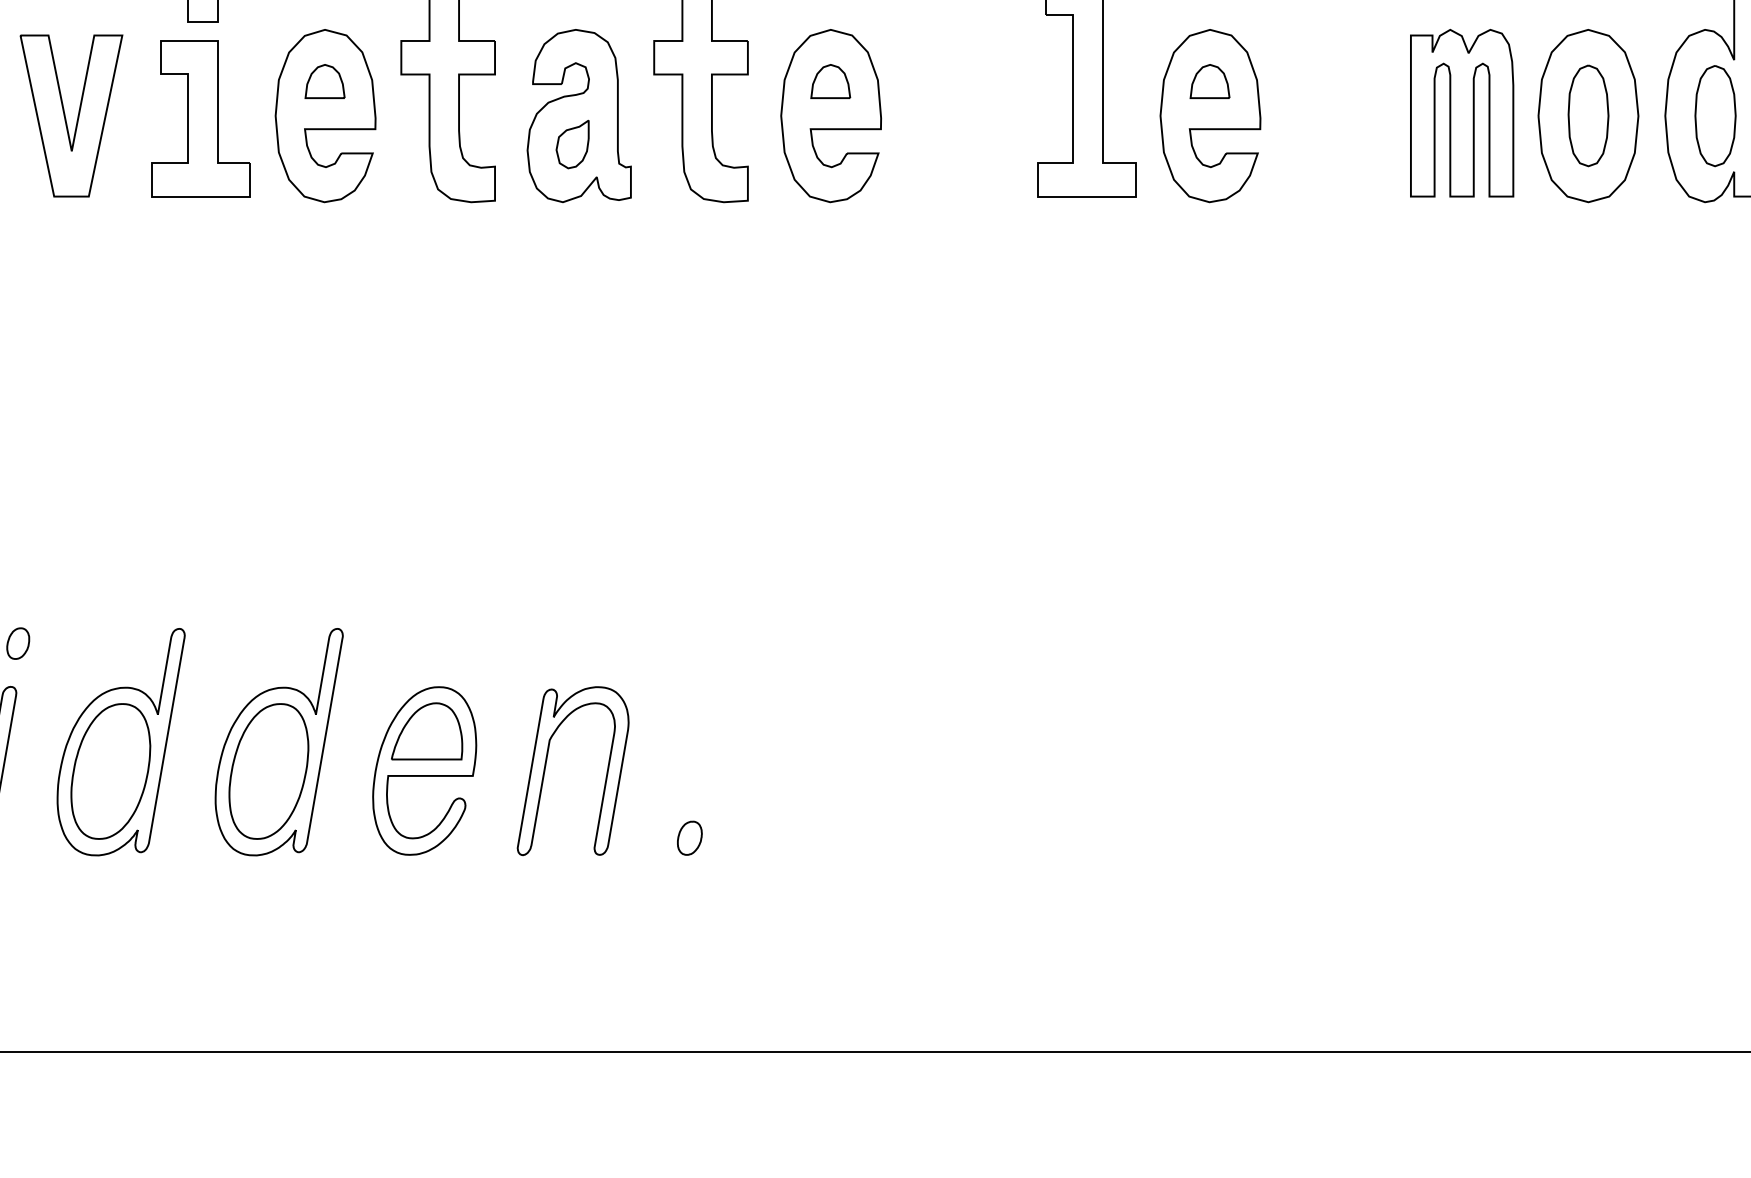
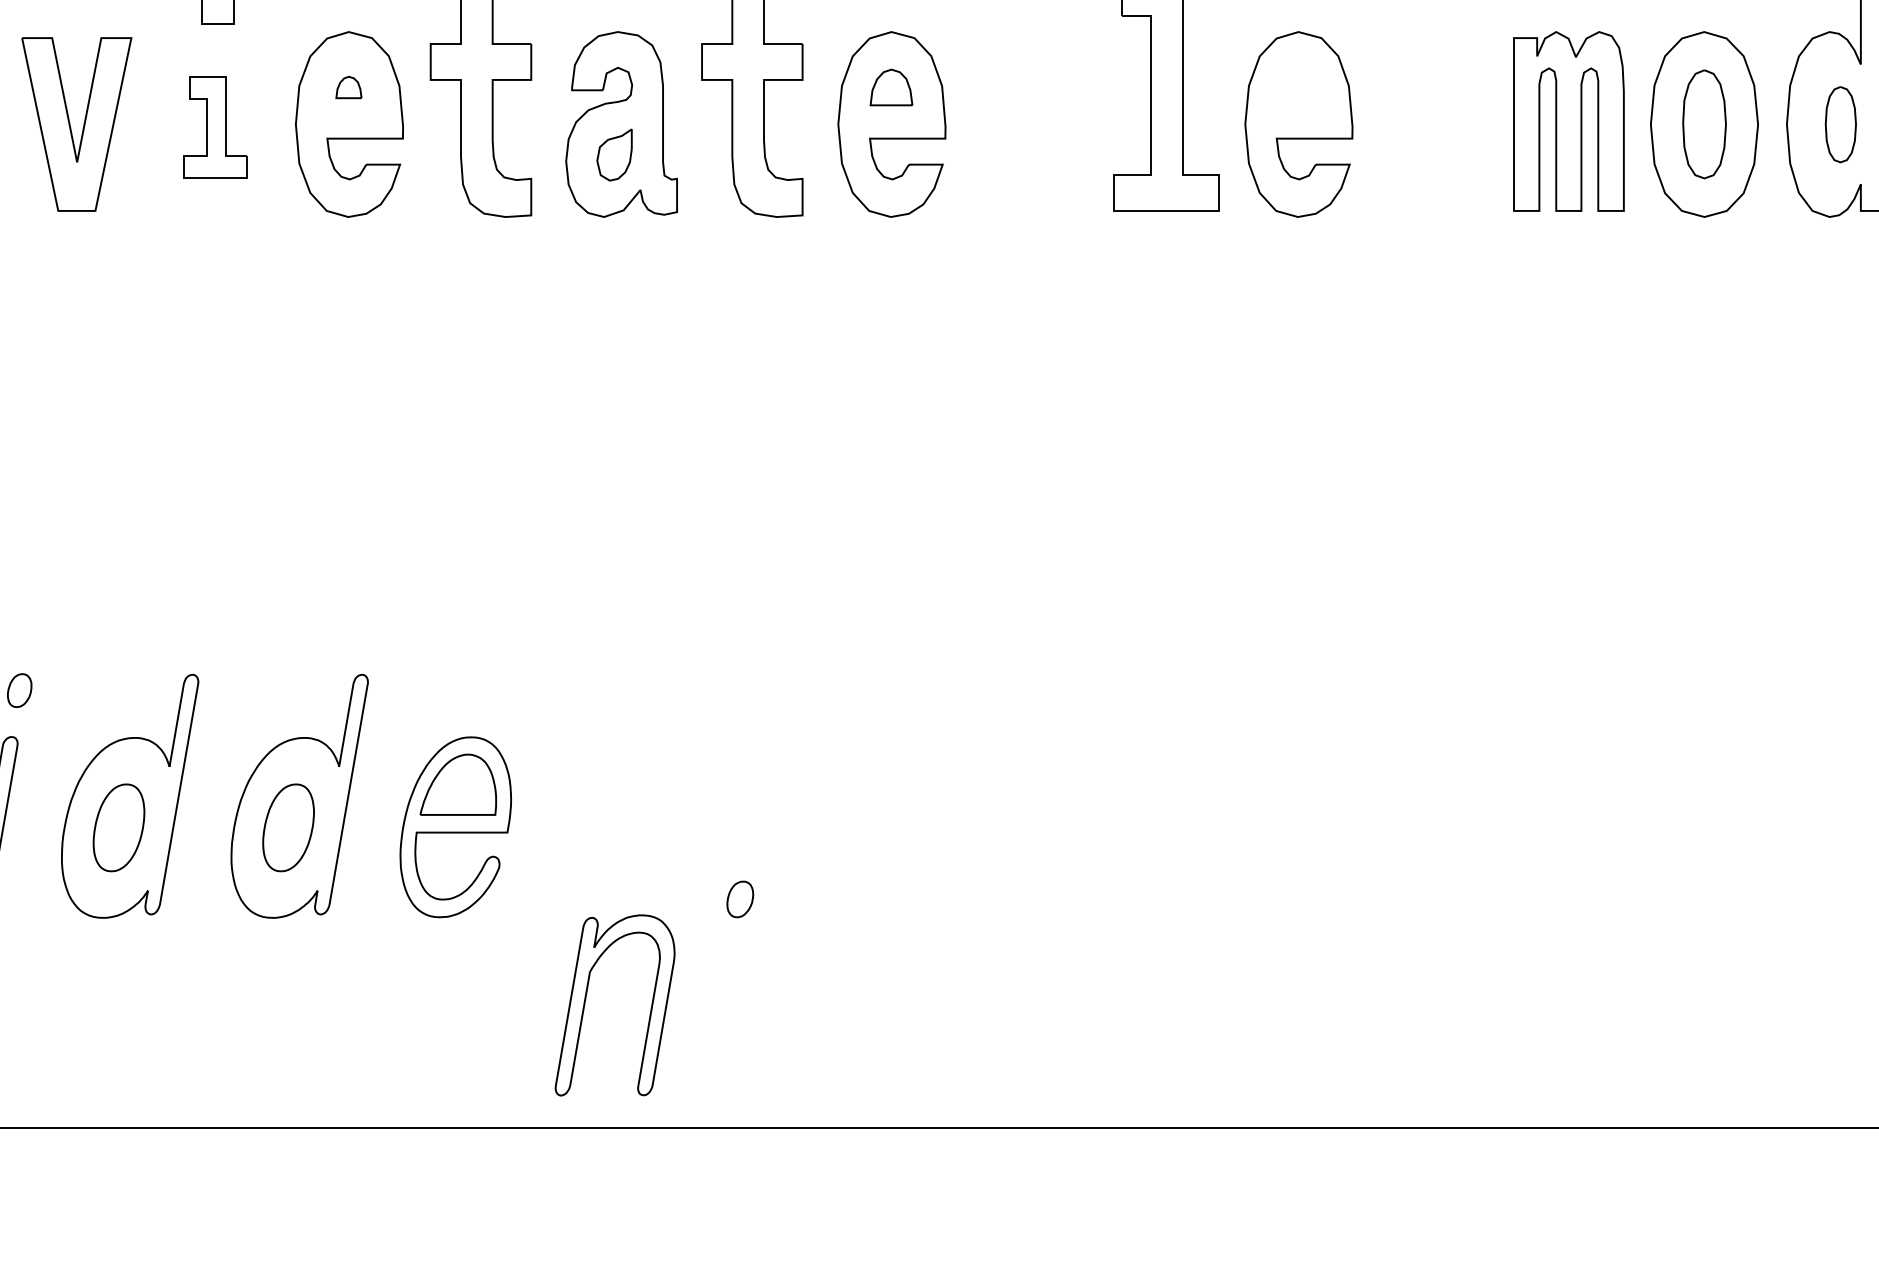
part: (324, 81) -> (348, 87), size x0.6
part: (1210, 81) -> (1298, 87), removed
part: (1715, 116) -> (1840, 124), size x0.7
part: (200, 118) -> (215, 127), size x0.6
part: (546, 765) -> (586, 999), moved
part: (110, 771) -> (118, 827), size x0.6
part: (268, 771) -> (288, 827), size x0.6

